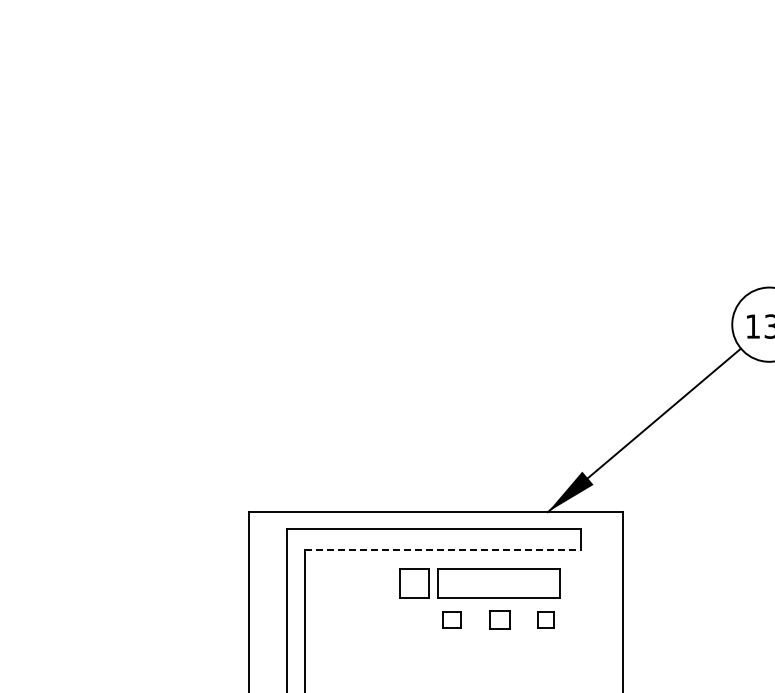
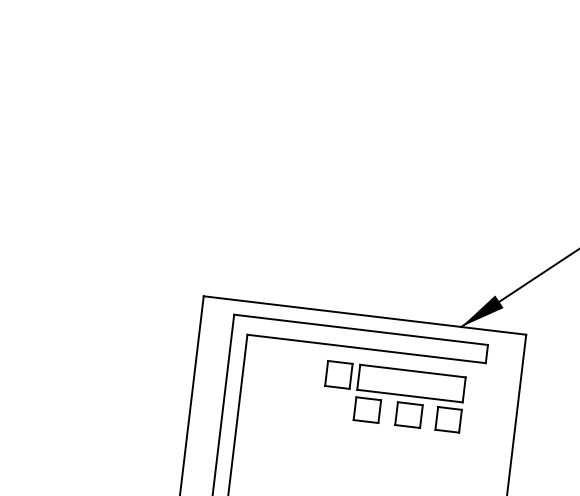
line: (443, 550) -> (367, 349), dashed -> solid
part: (451, 619) -> (367, 409), size x1.67
part: (500, 619) -> (409, 414), size x1.43
part: (545, 619) -> (448, 419), size x1.67

